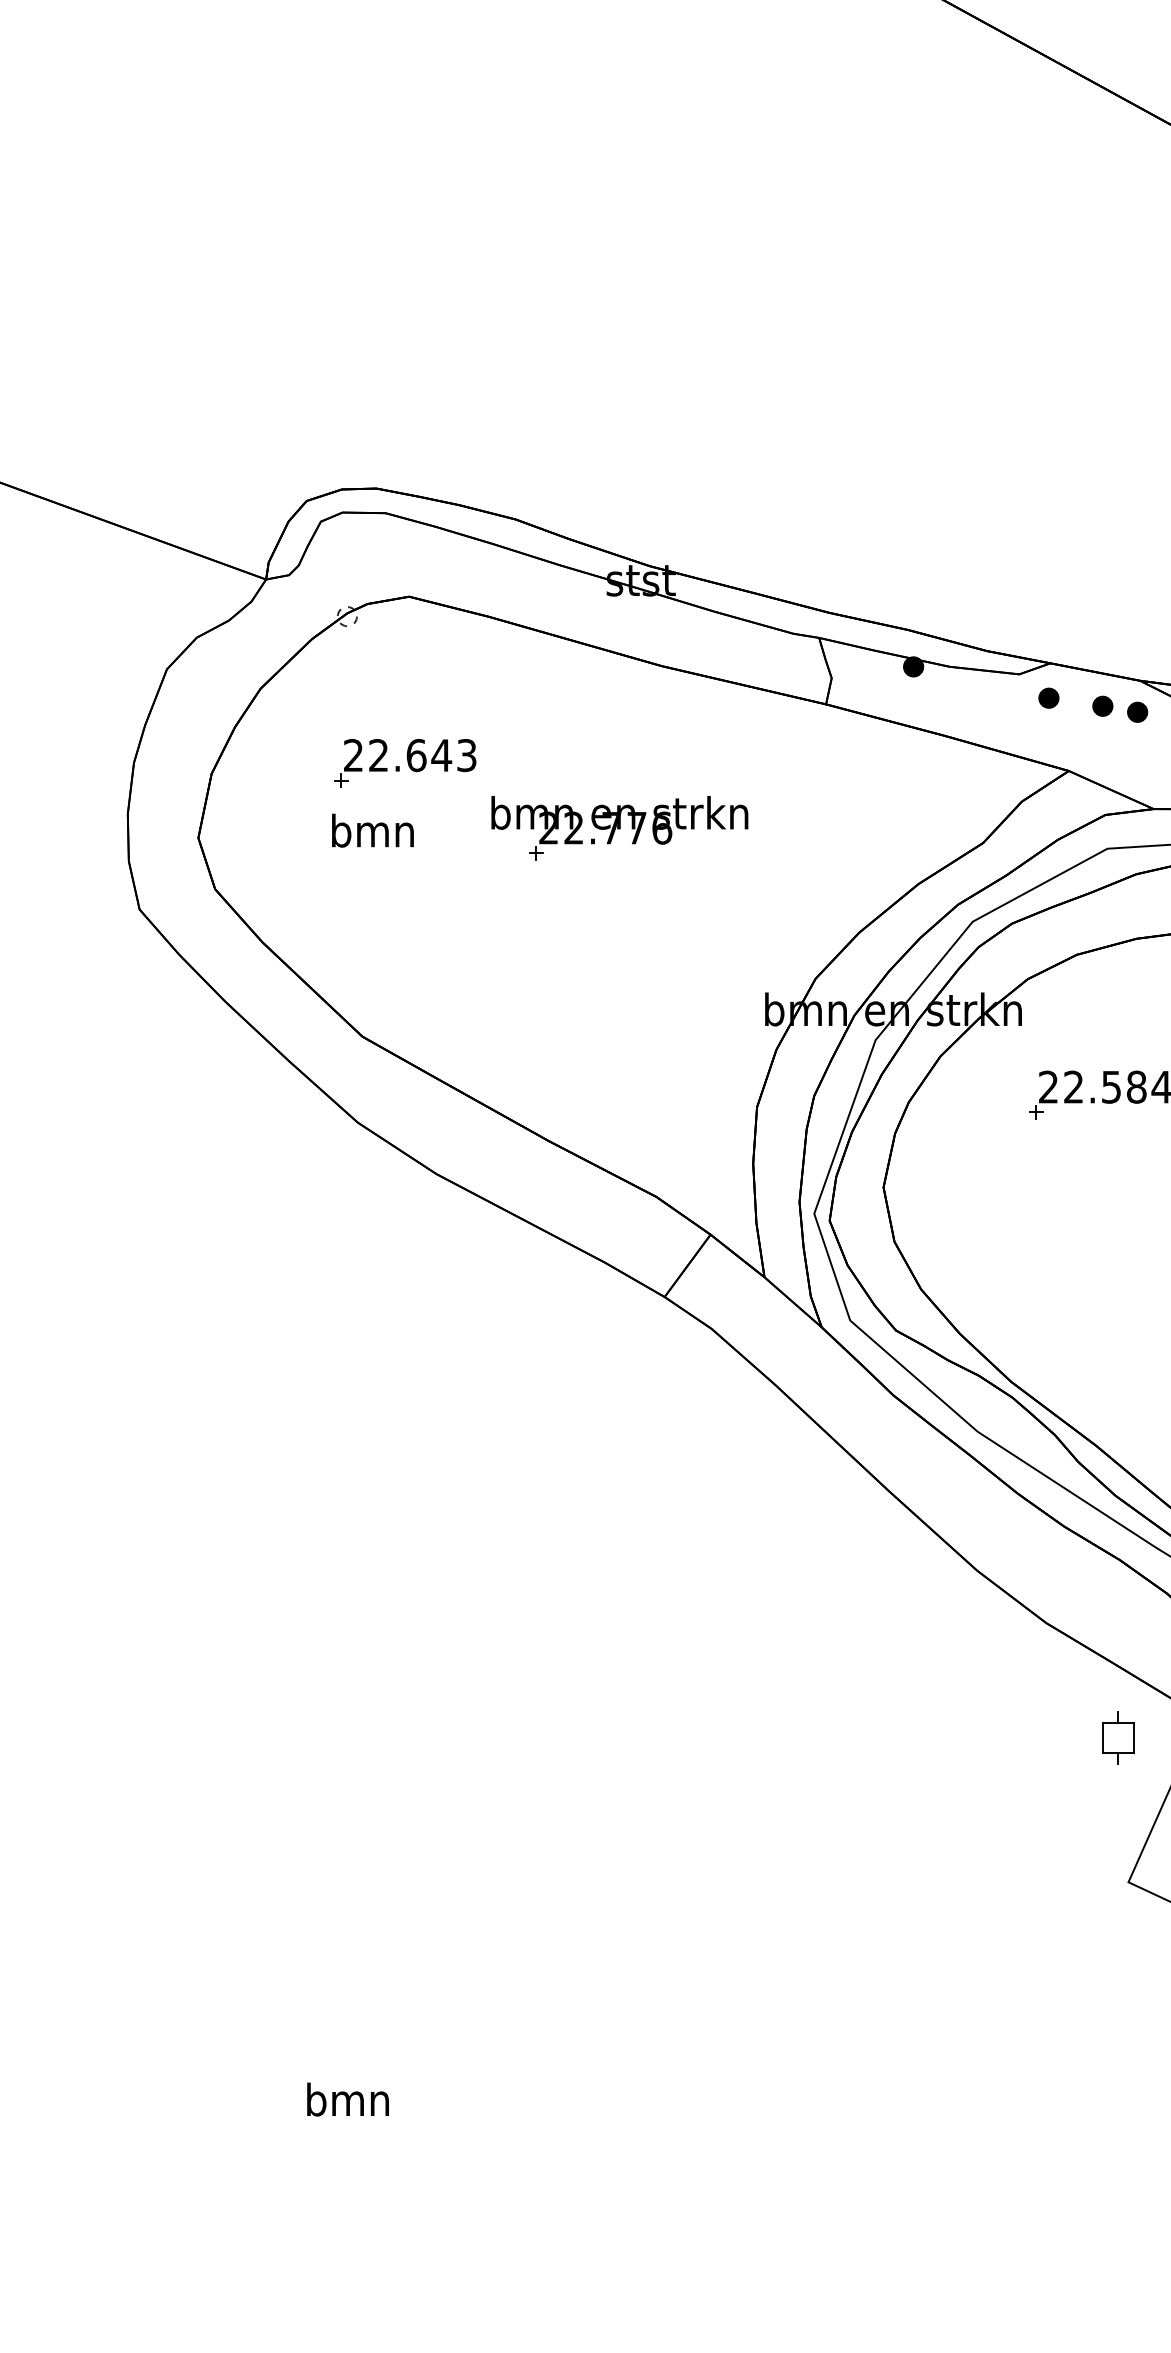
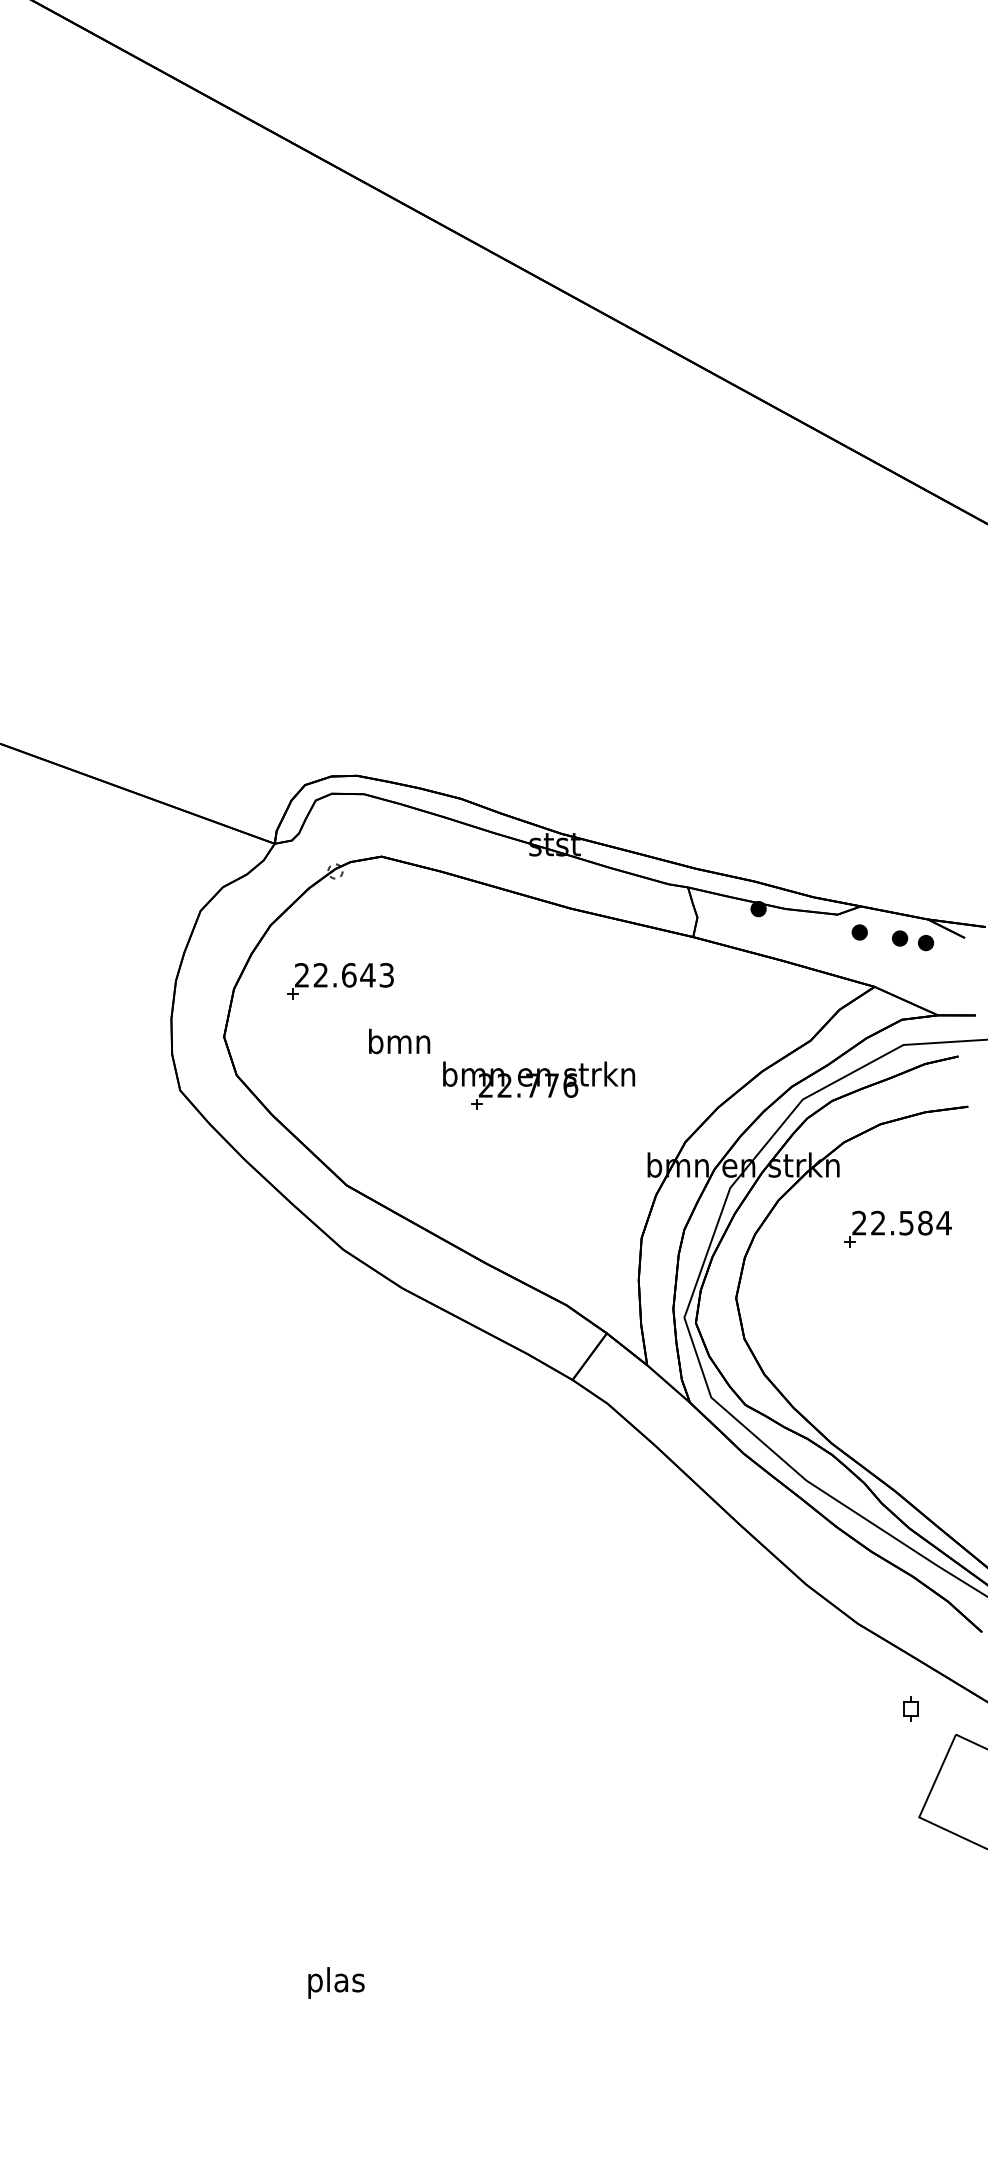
part: (404, 763) -> (340, 981), moved
part: (620, 828) -> (539, 1085), moved
text: (372, 830) -> (399, 1041), moved
part: (1116, 1736) -> (910, 1708), size x0.62
text: (347, 2103) -> (335, 1982), bmn -> plas

